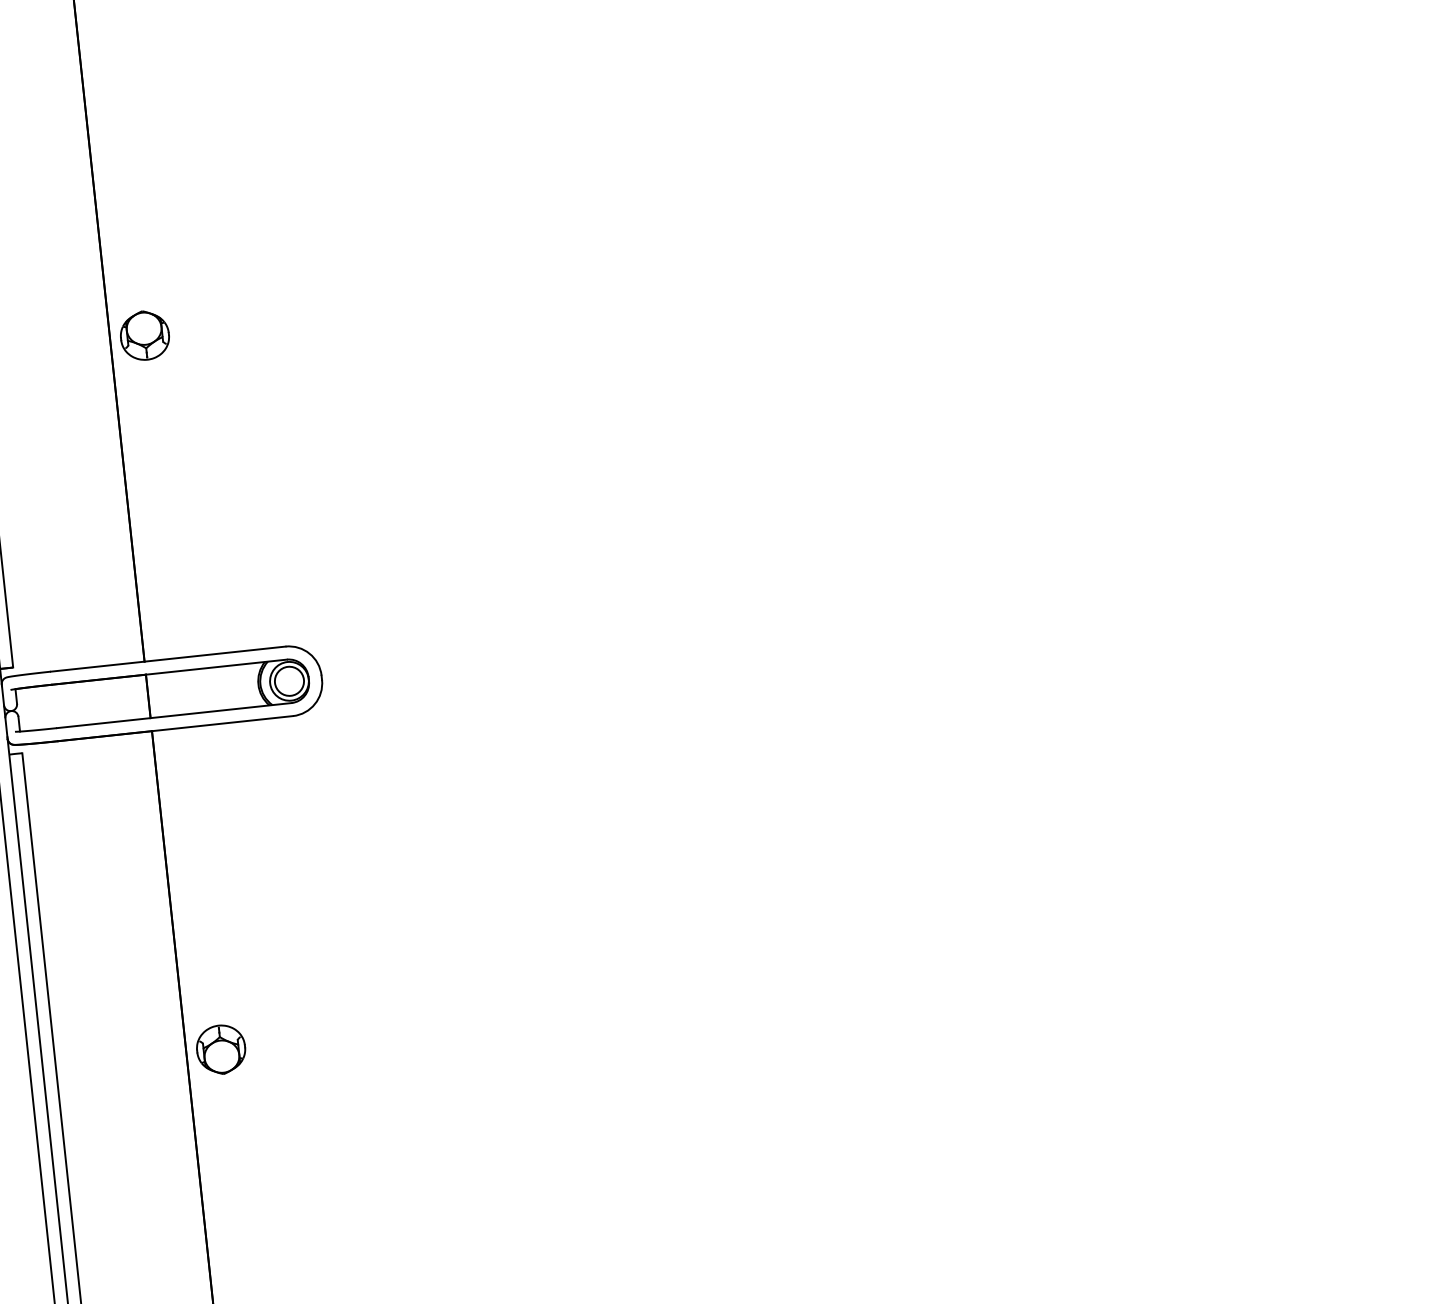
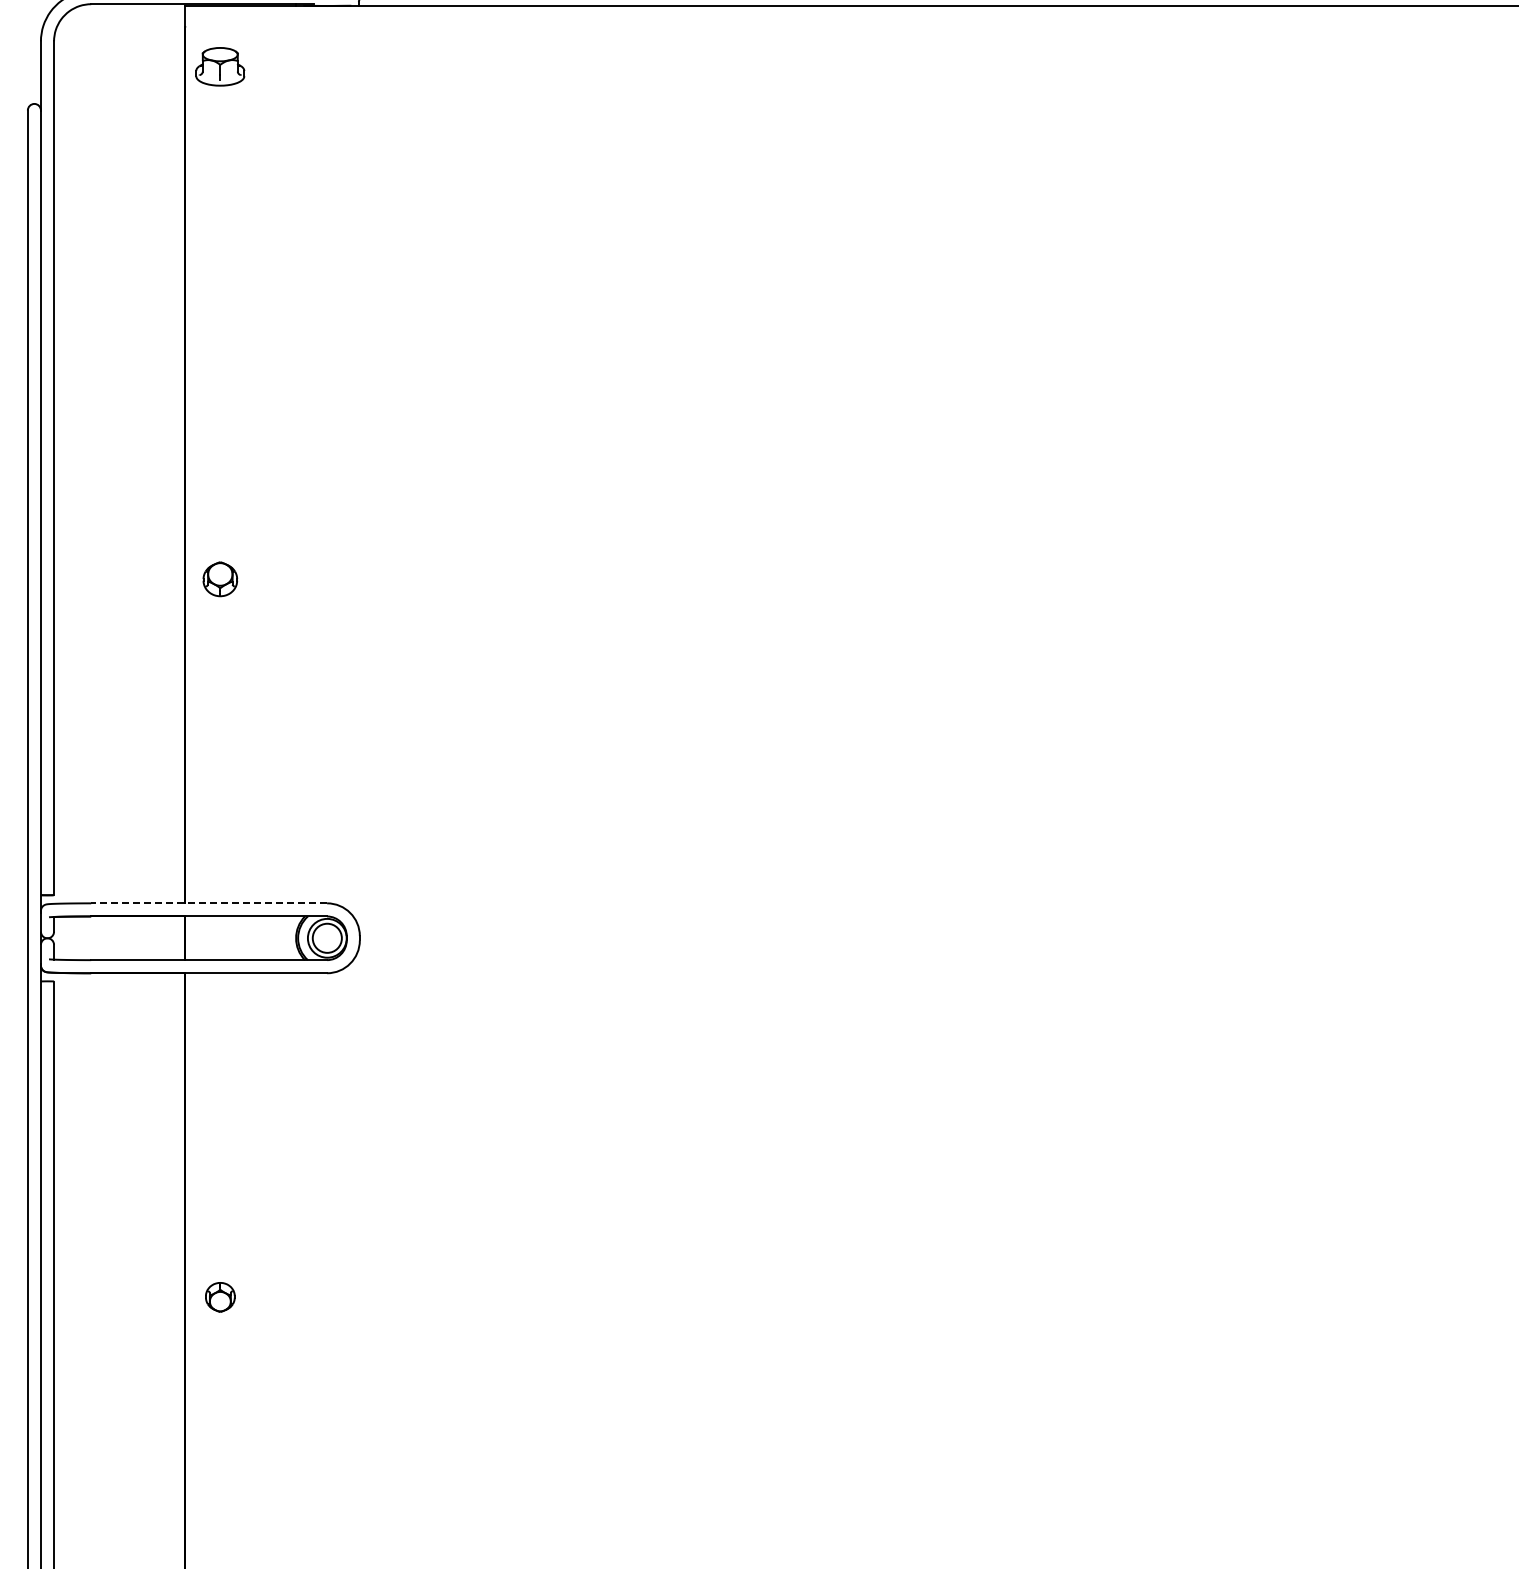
part: (145, 335) -> (220, 579), size x0.7
line: (168, 659) -> (209, 903), solid -> dashed
part: (221, 1049) -> (220, 1297), size x0.6

